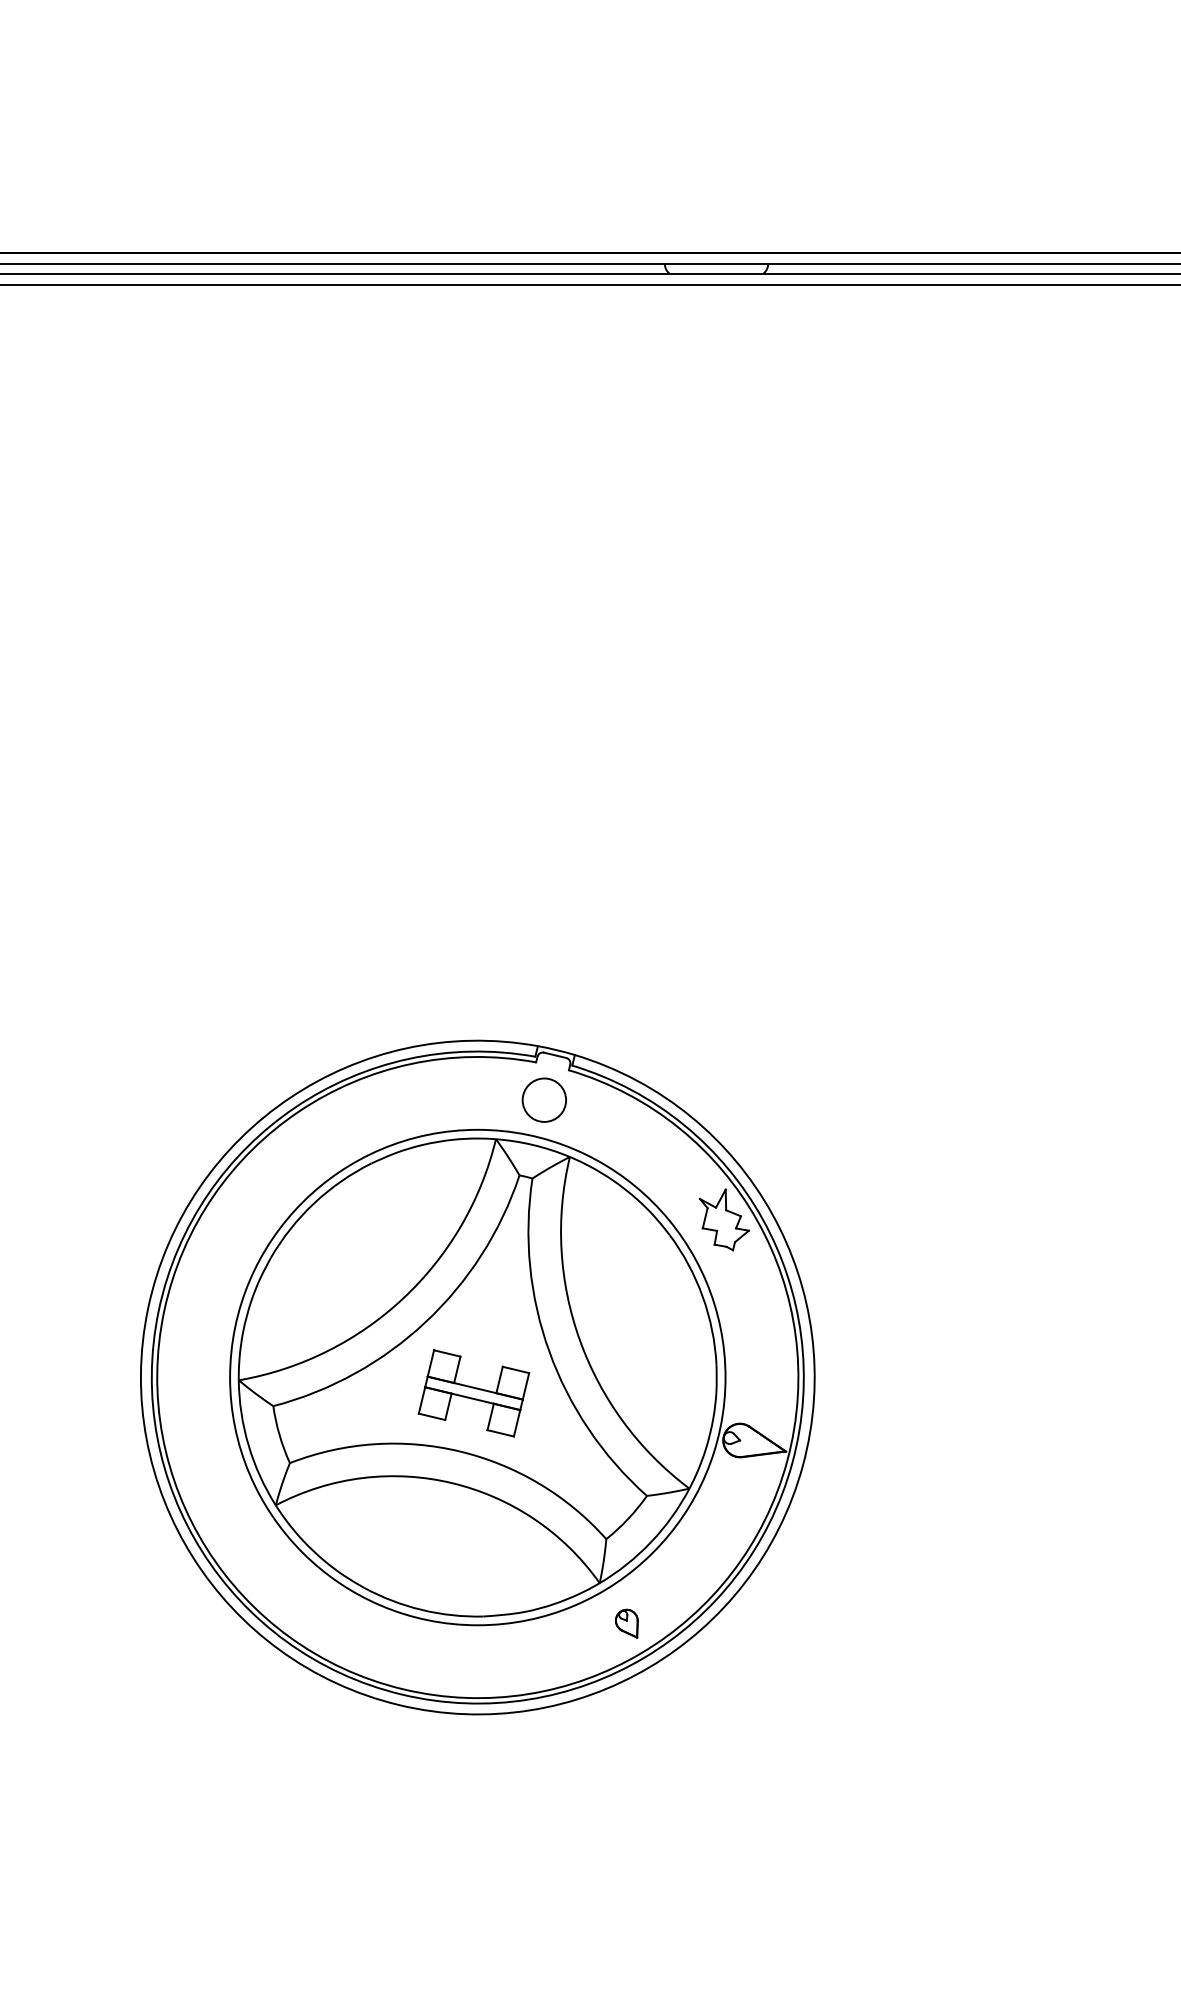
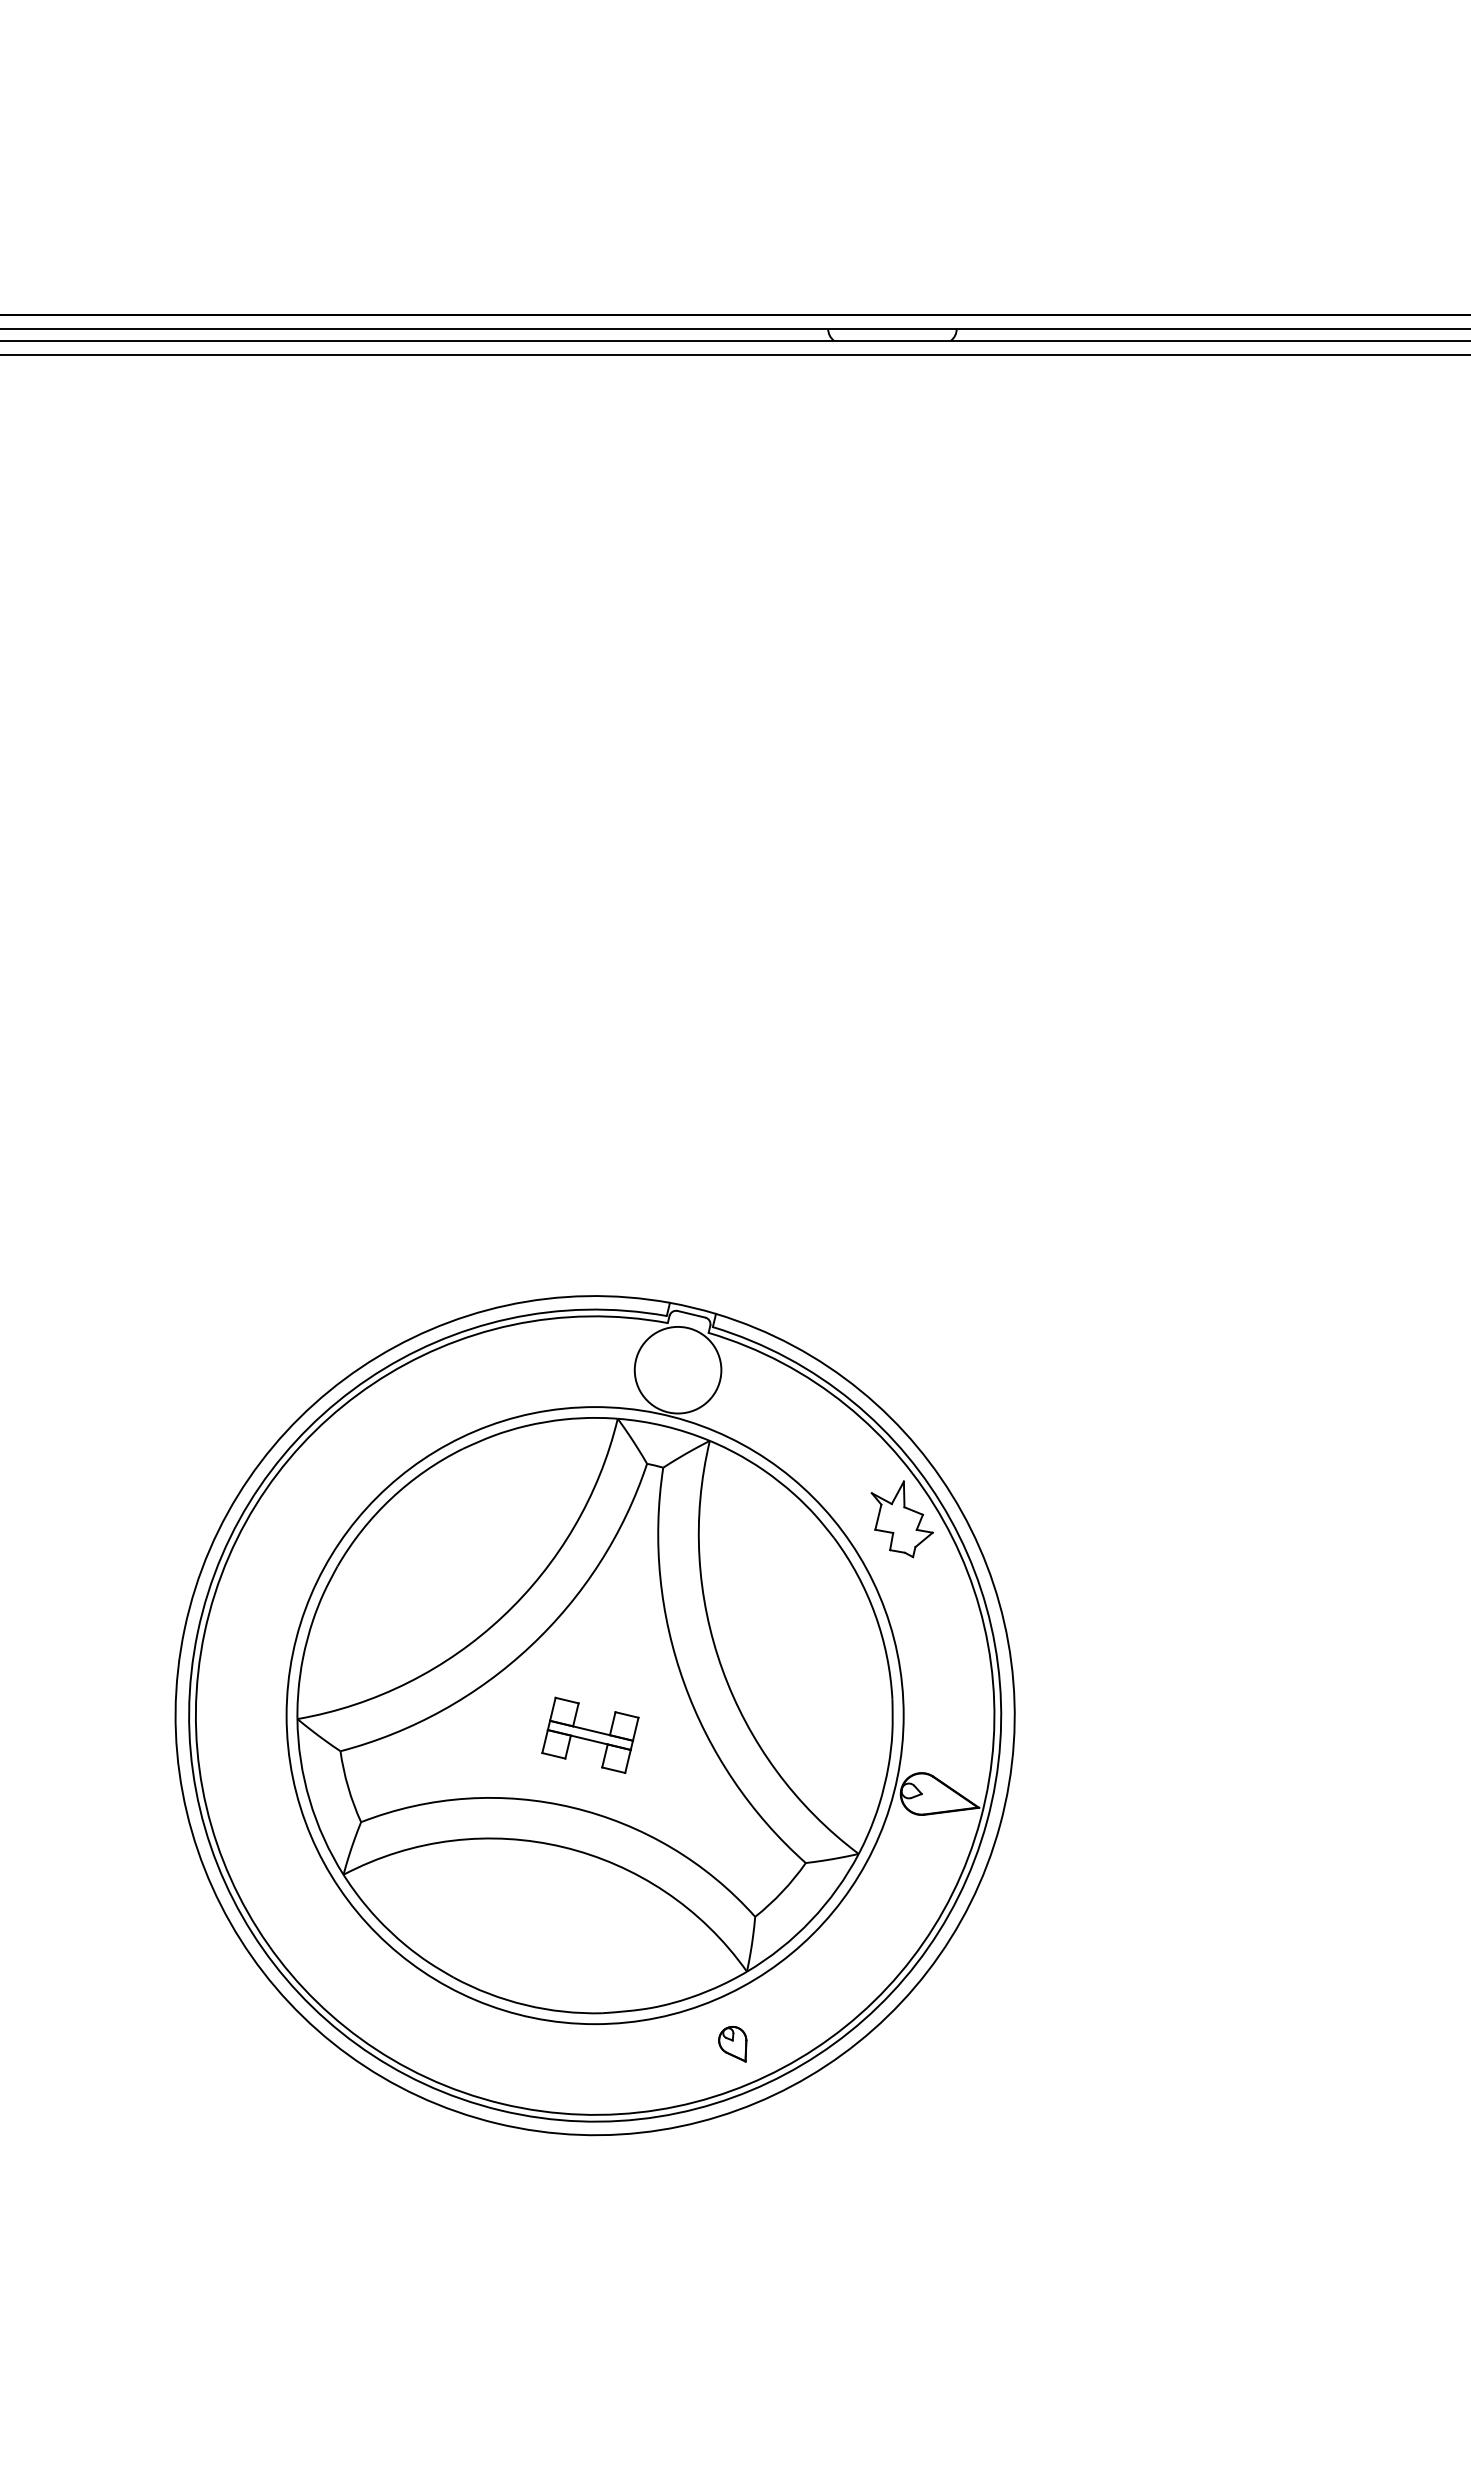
circle: (544, 1100) -> (678, 1370), size x1.6
part: (474, 1393) -> (590, 1735), size x0.7
part: (626, 1623) -> (732, 2044), moved

